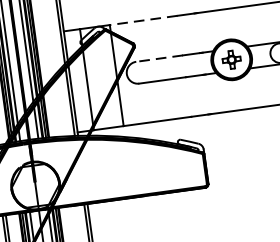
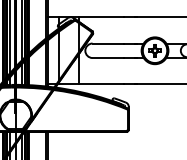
line: (142, 21) -> (100, 17), dashed -> solid
line: (160, 58) -> (108, 43), dashed -> solid

